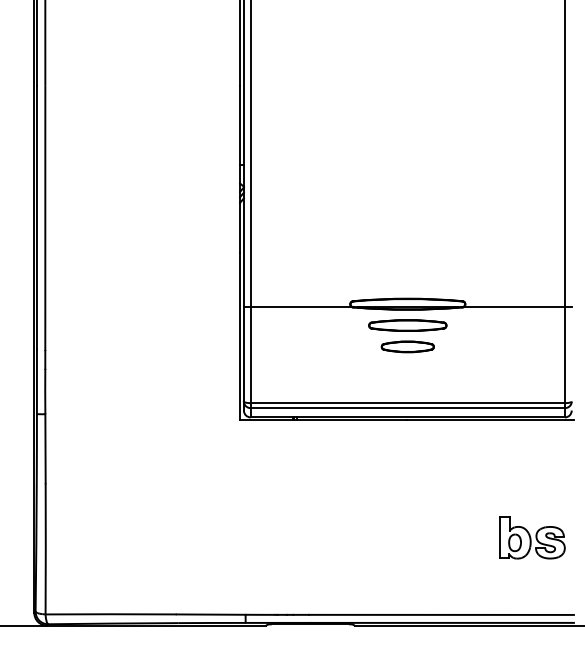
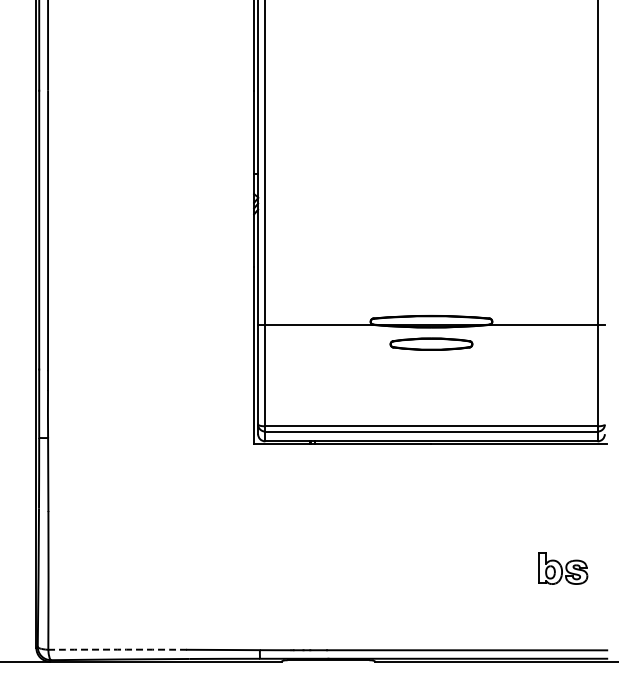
part: (407, 346) -> (431, 366), removed
part: (532, 537) -> (563, 568), size x0.7
arc: (110, 614) -> (117, 649), solid -> dashed

